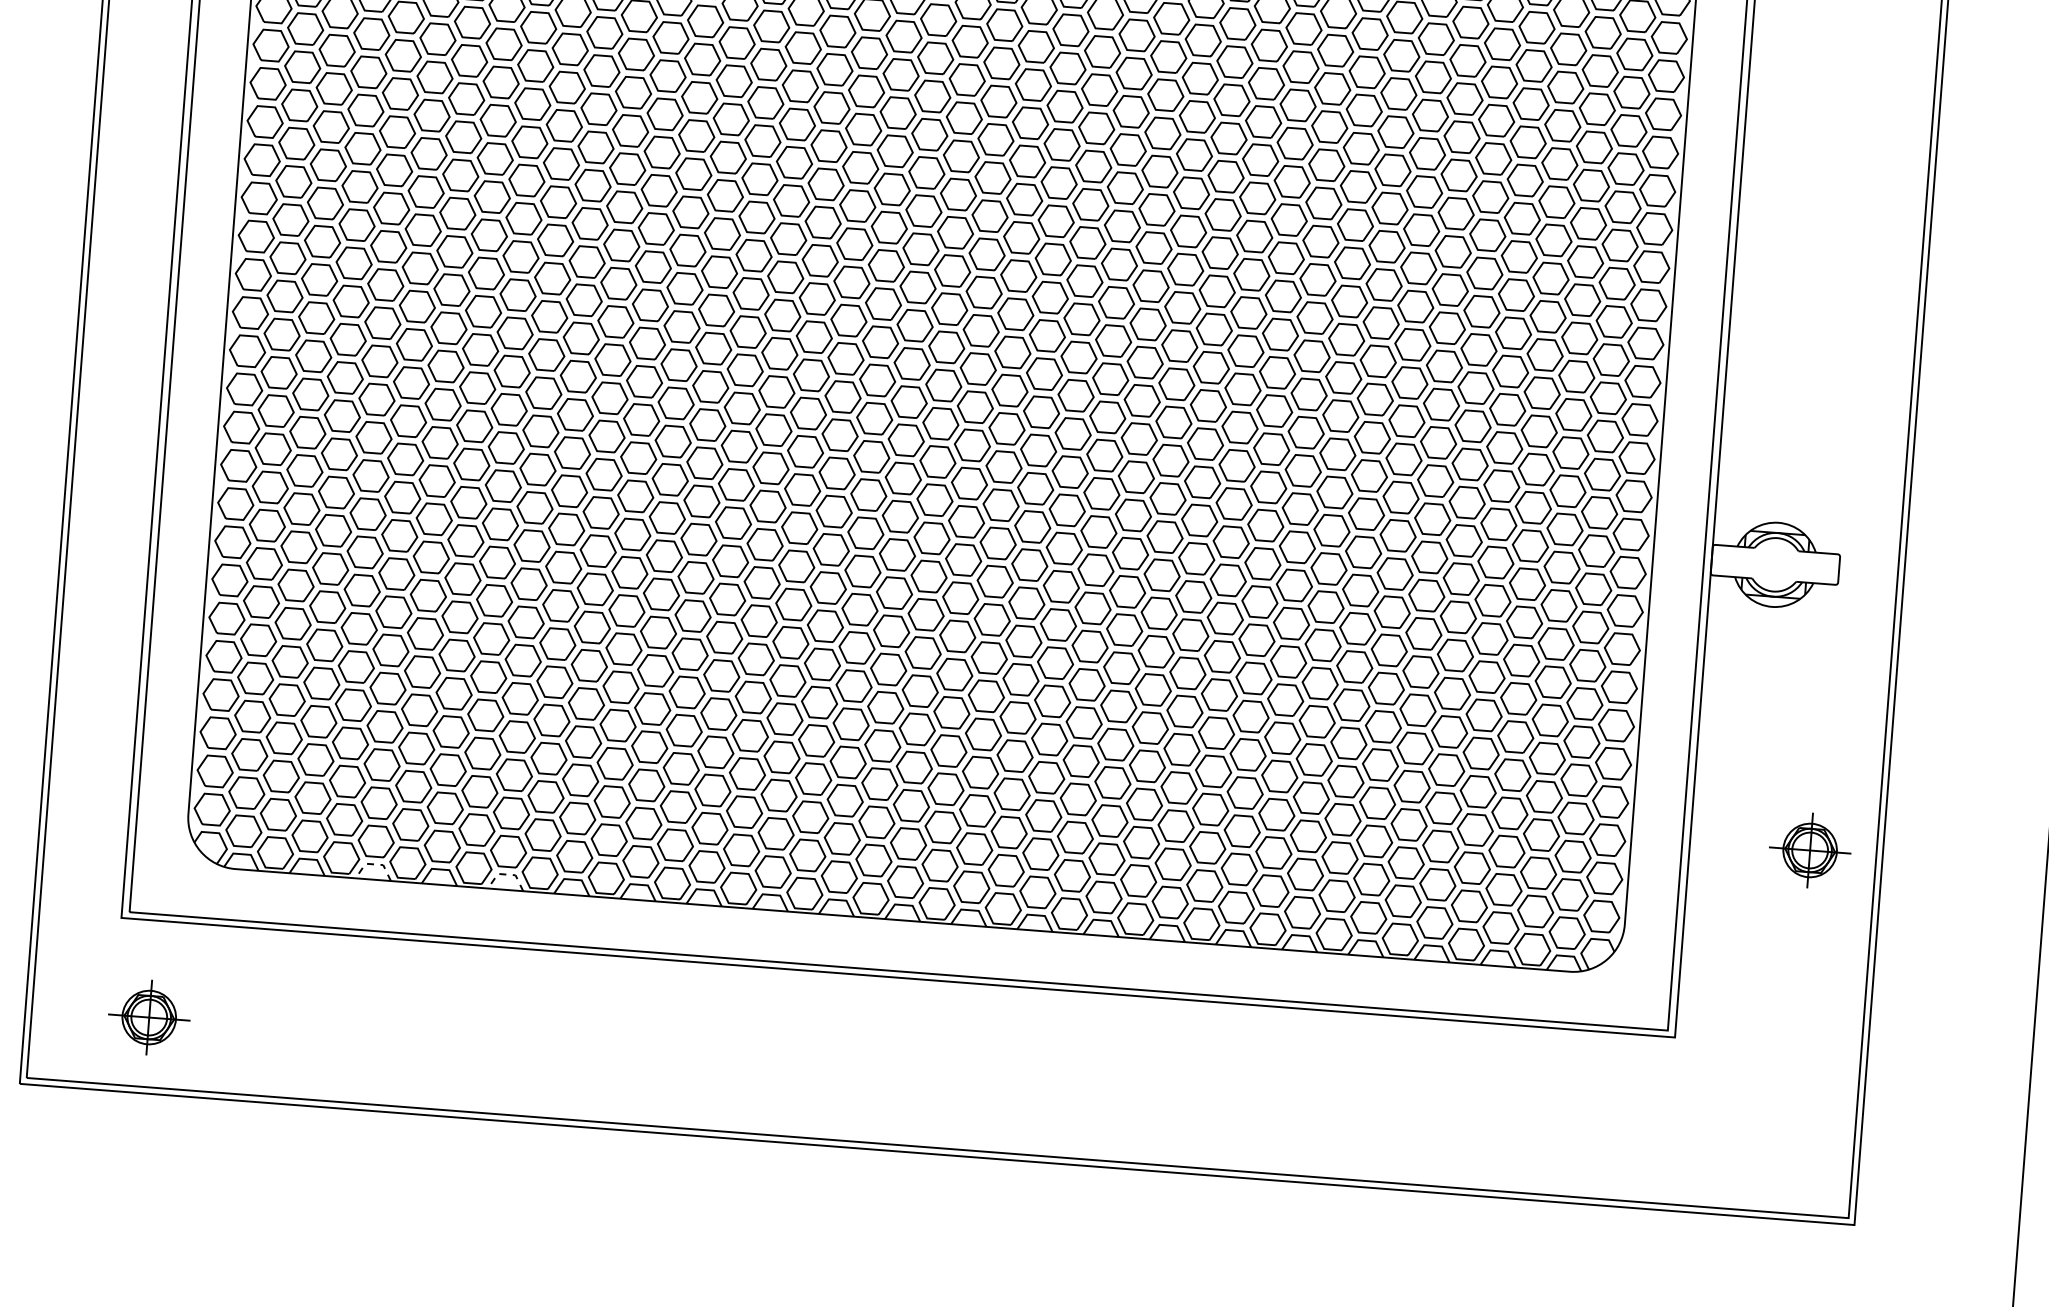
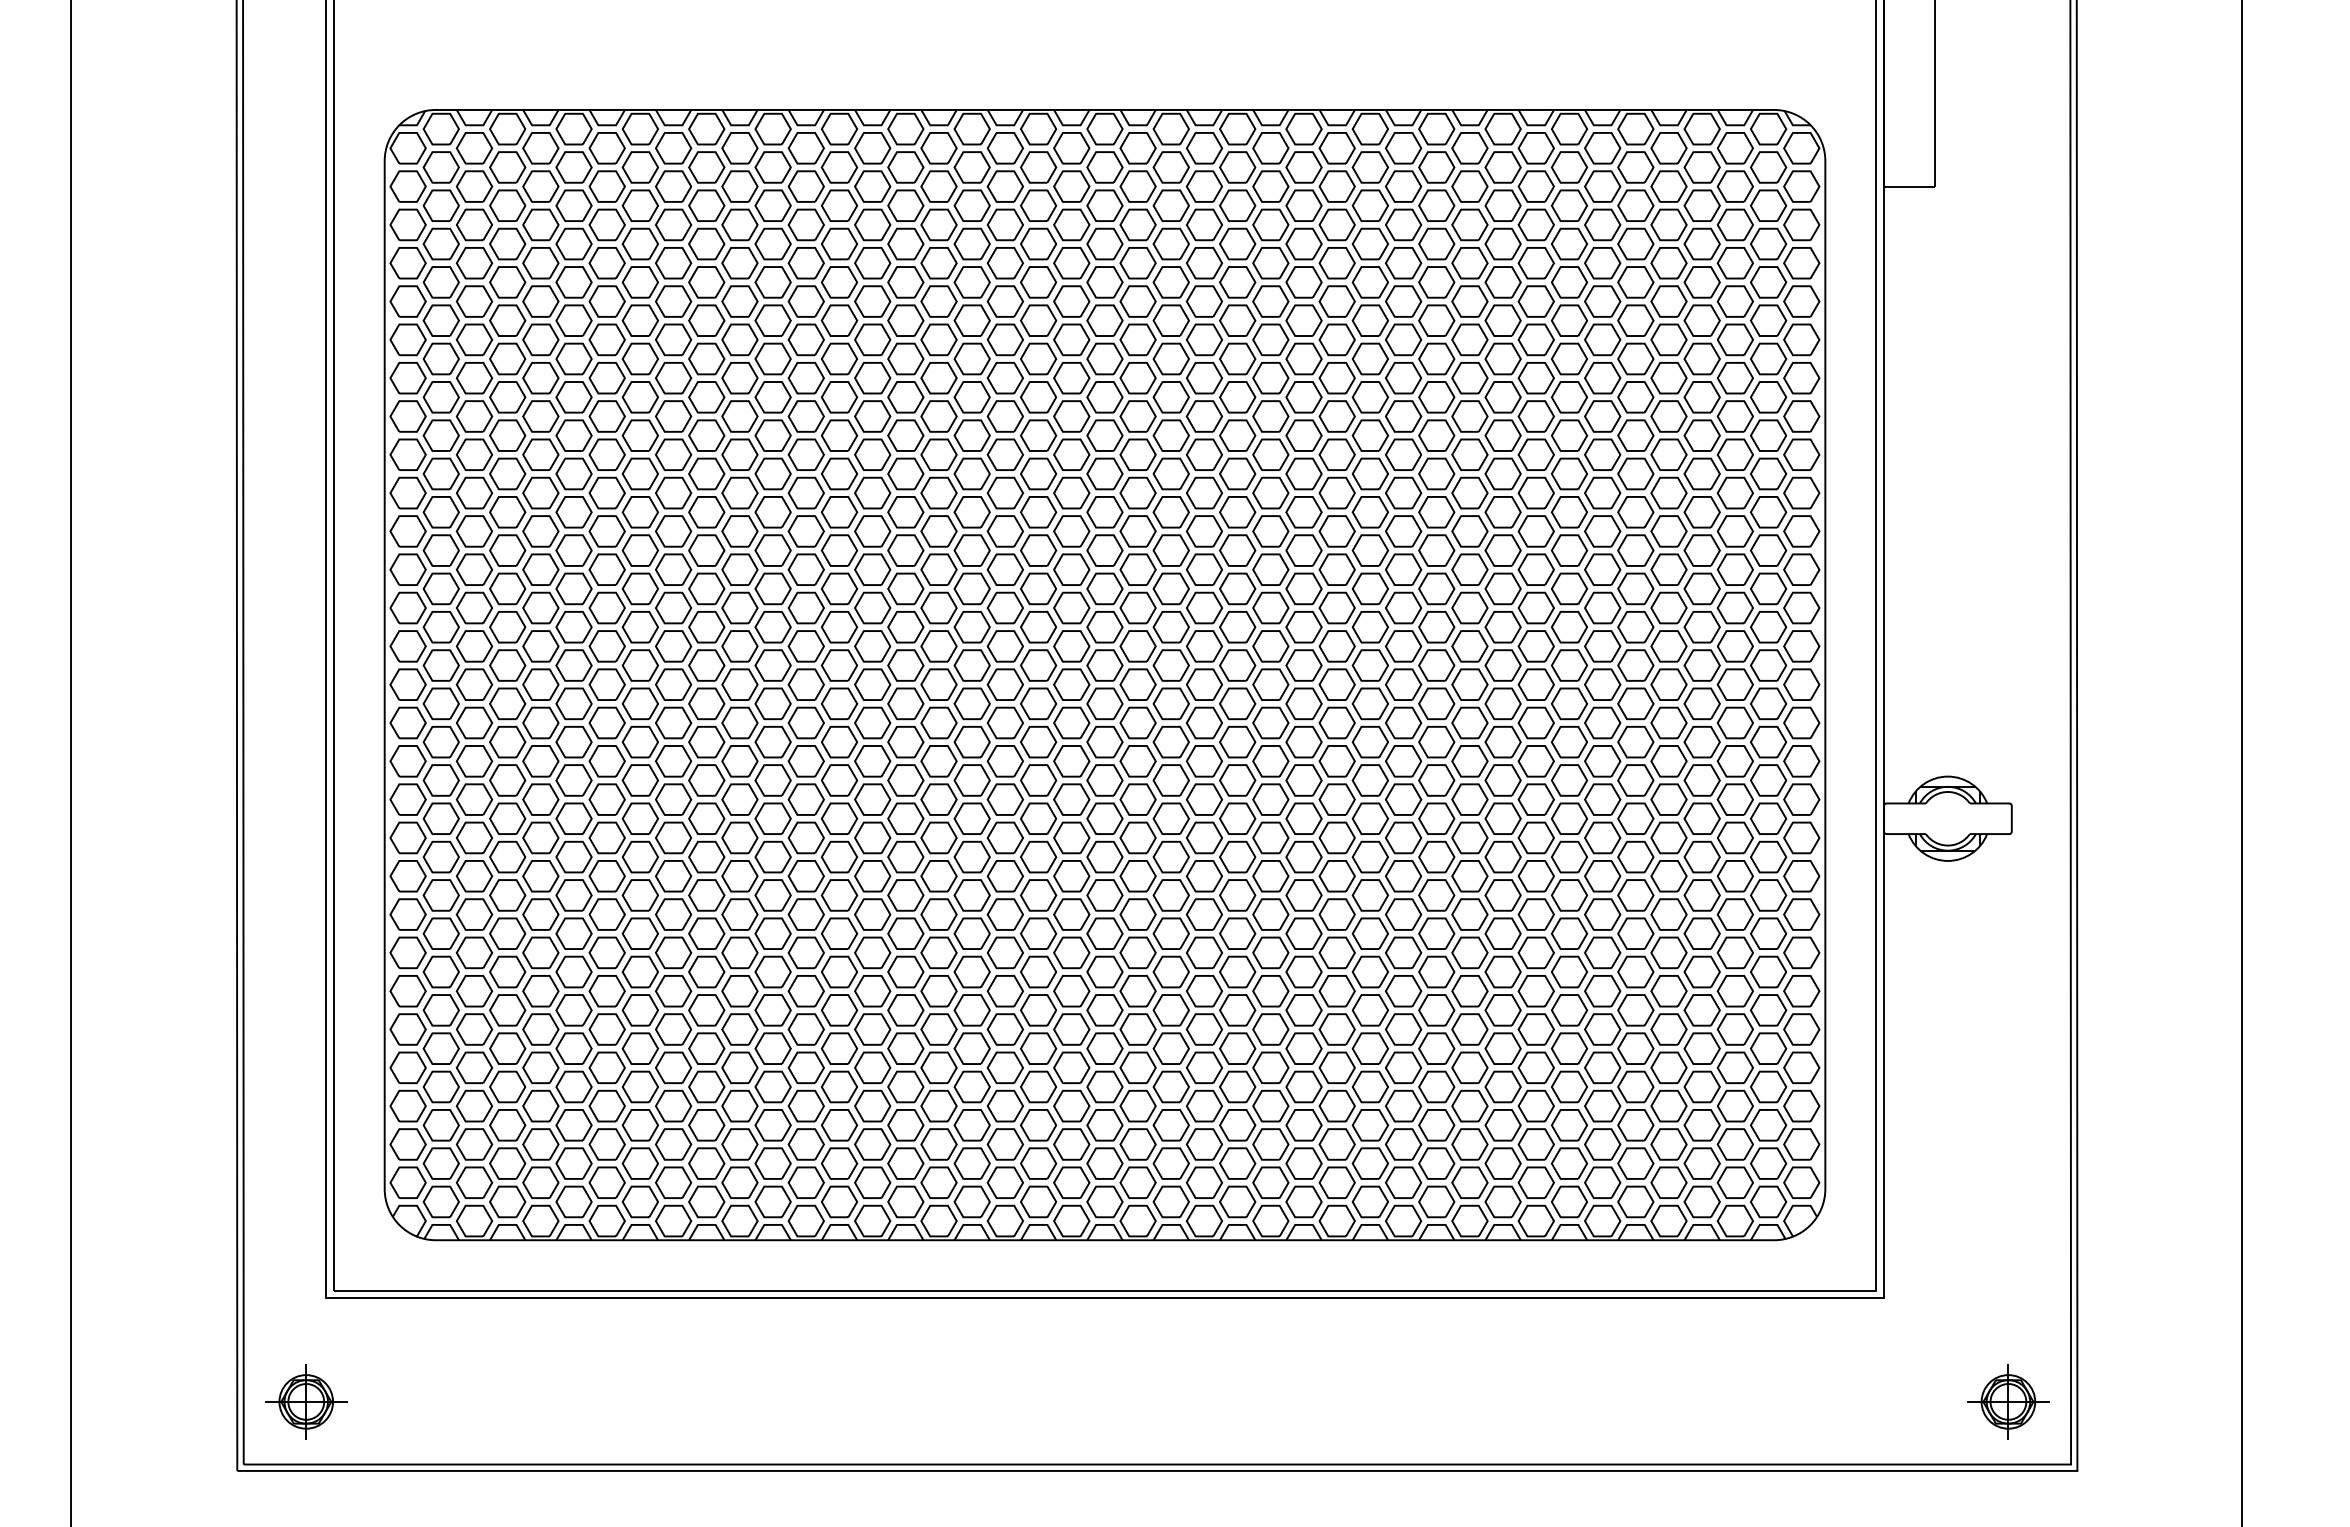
part: (1810, 850) -> (2008, 1401), moved
line: (374, 864) -> (574, 1224), dashed -> solid
line: (506, 874) -> (706, 1224), dashed -> solid
part: (149, 1017) -> (306, 1401), moved

